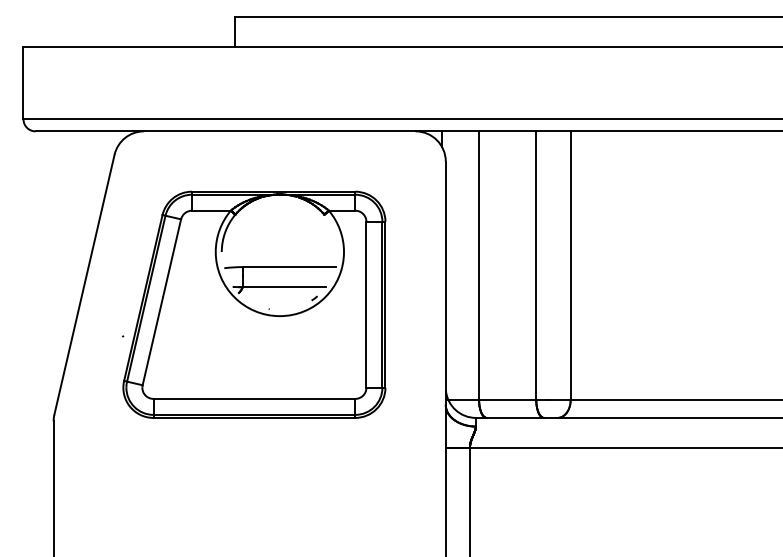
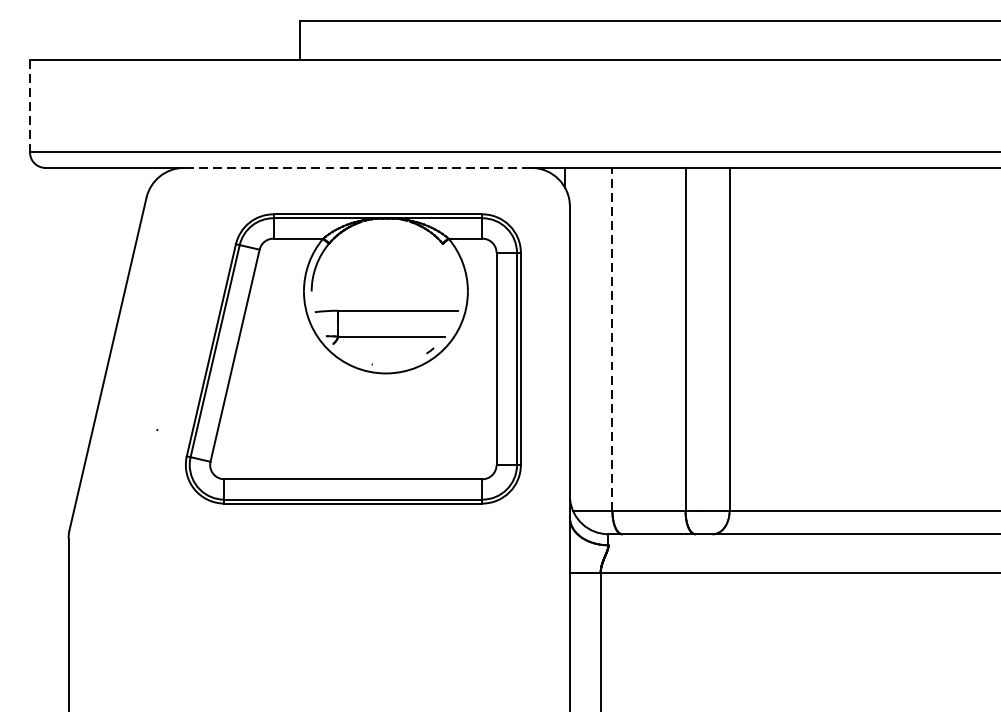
line: (23, 83) -> (30, 106), solid -> dashed
line: (279, 131) -> (357, 168), solid -> dashed
line: (479, 265) -> (612, 339), solid -> dashed
part: (254, 304) -> (353, 358), moved

